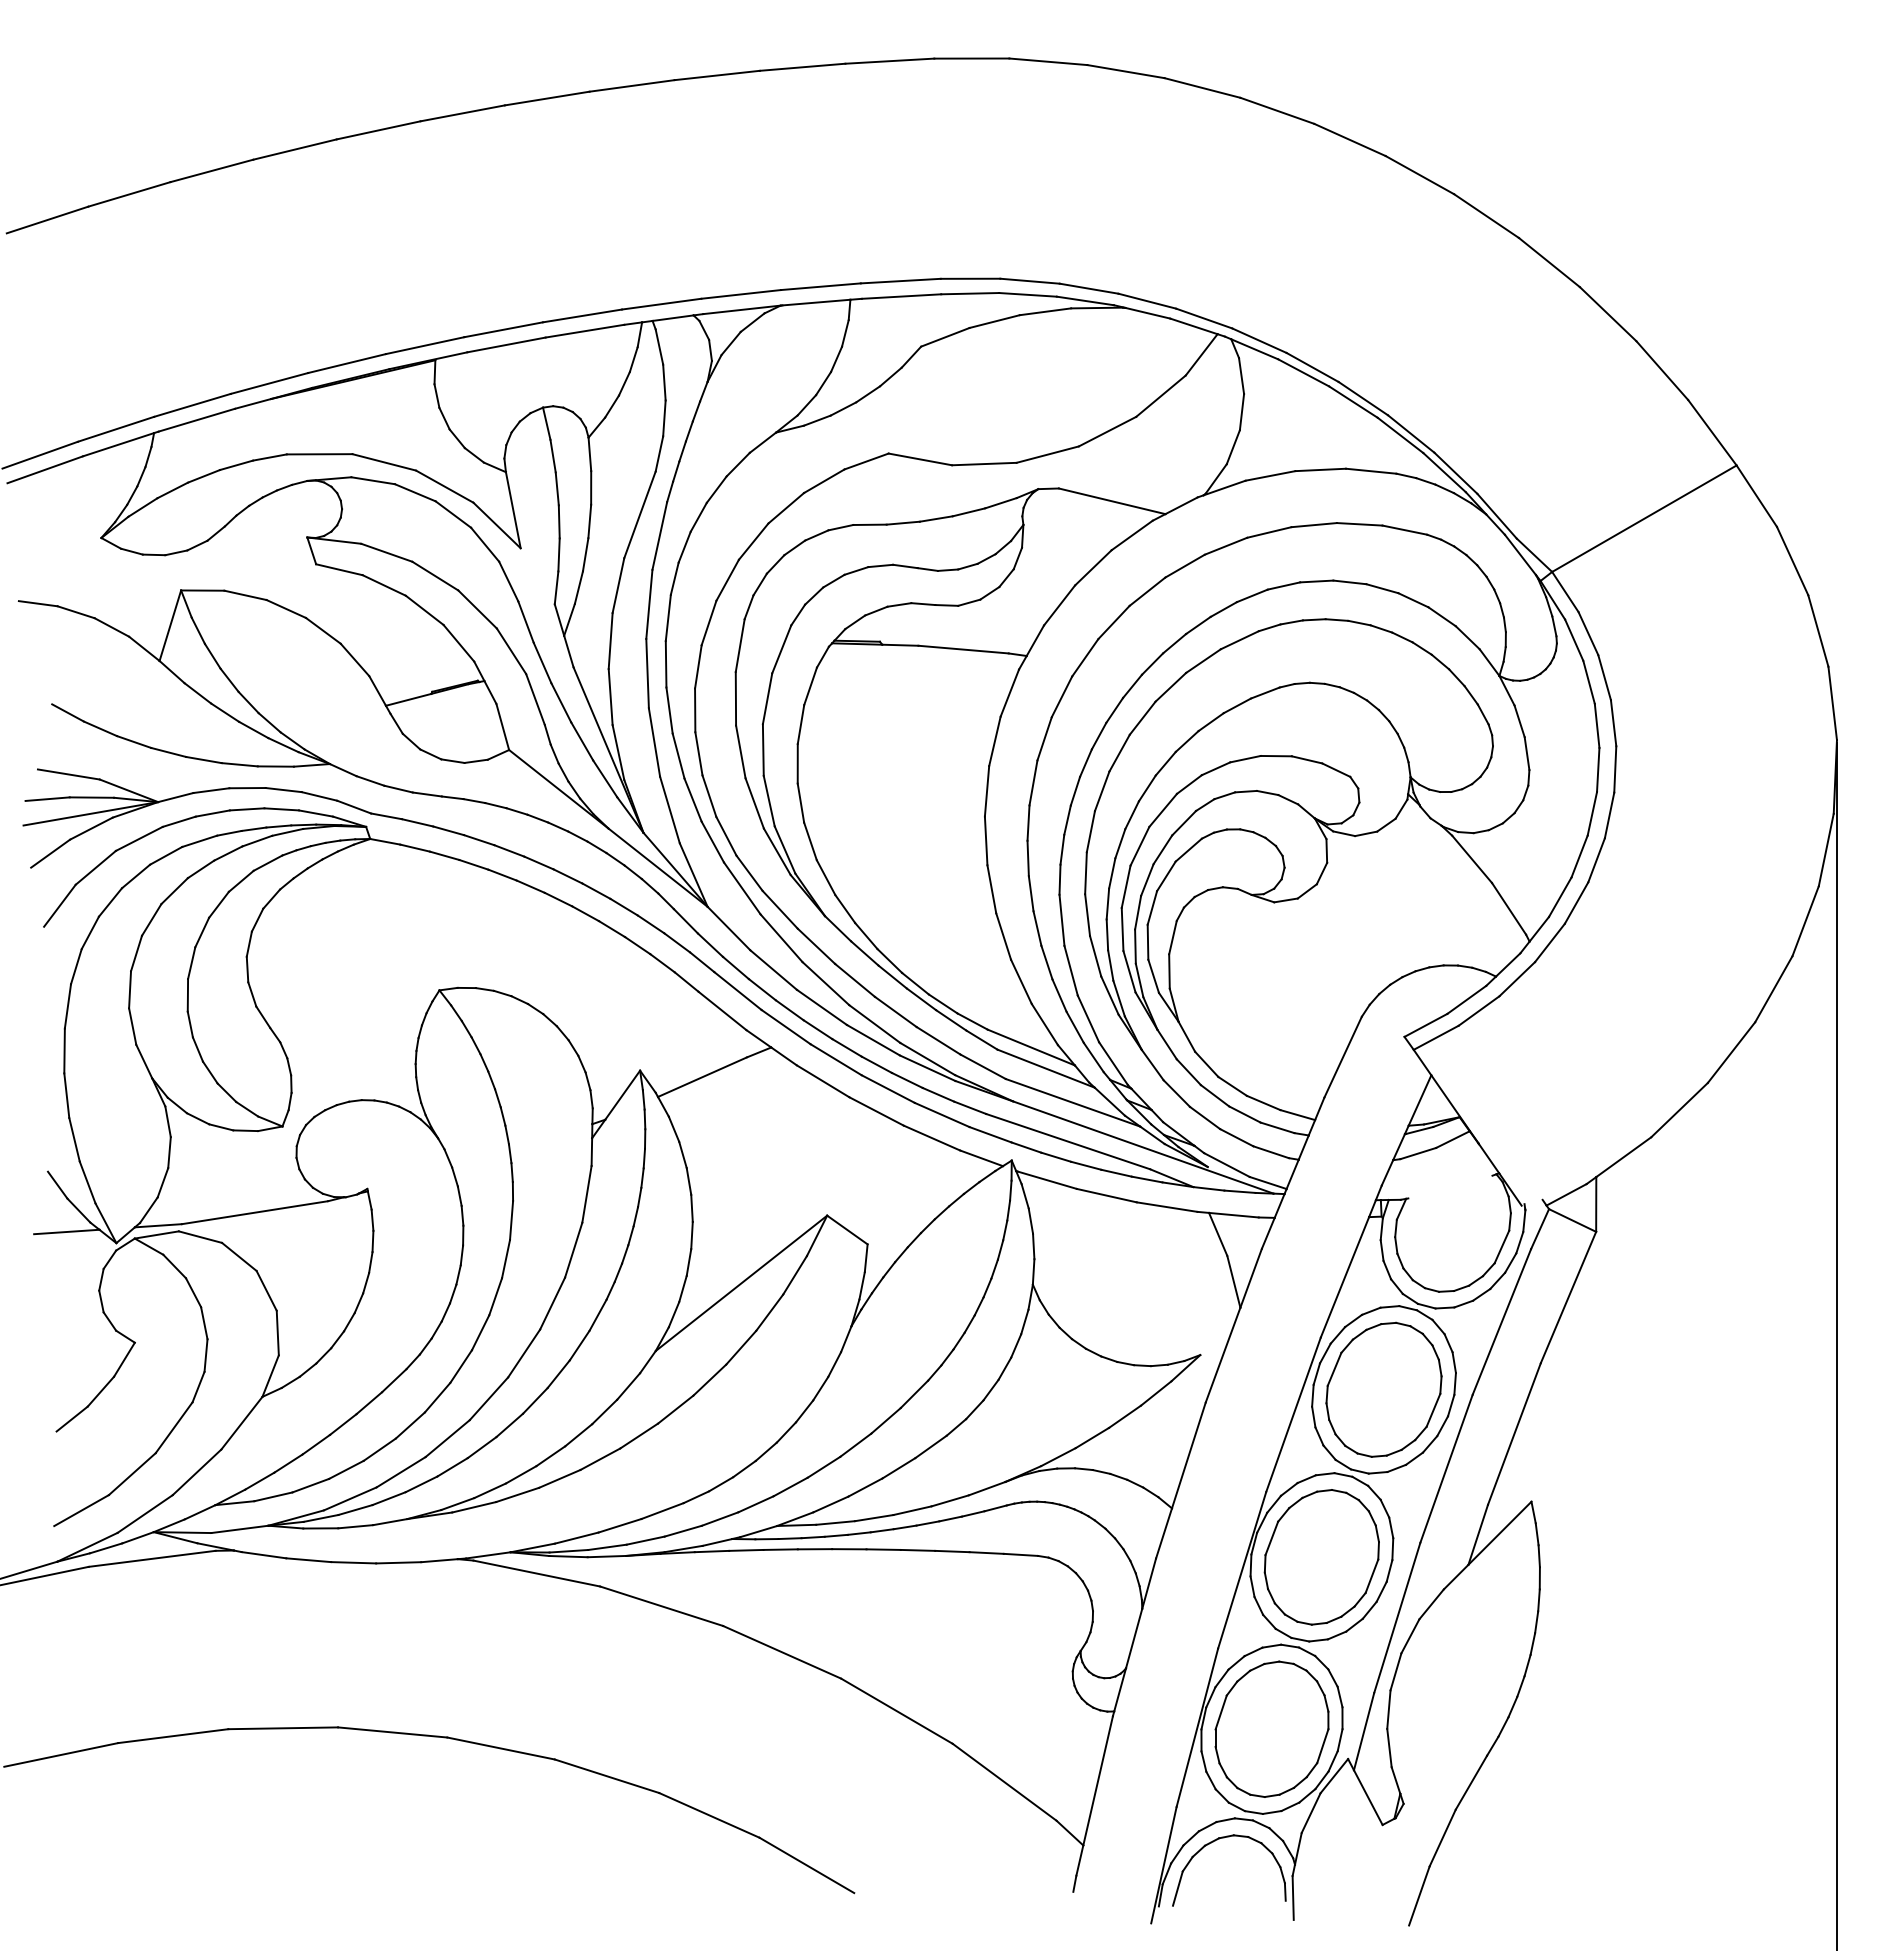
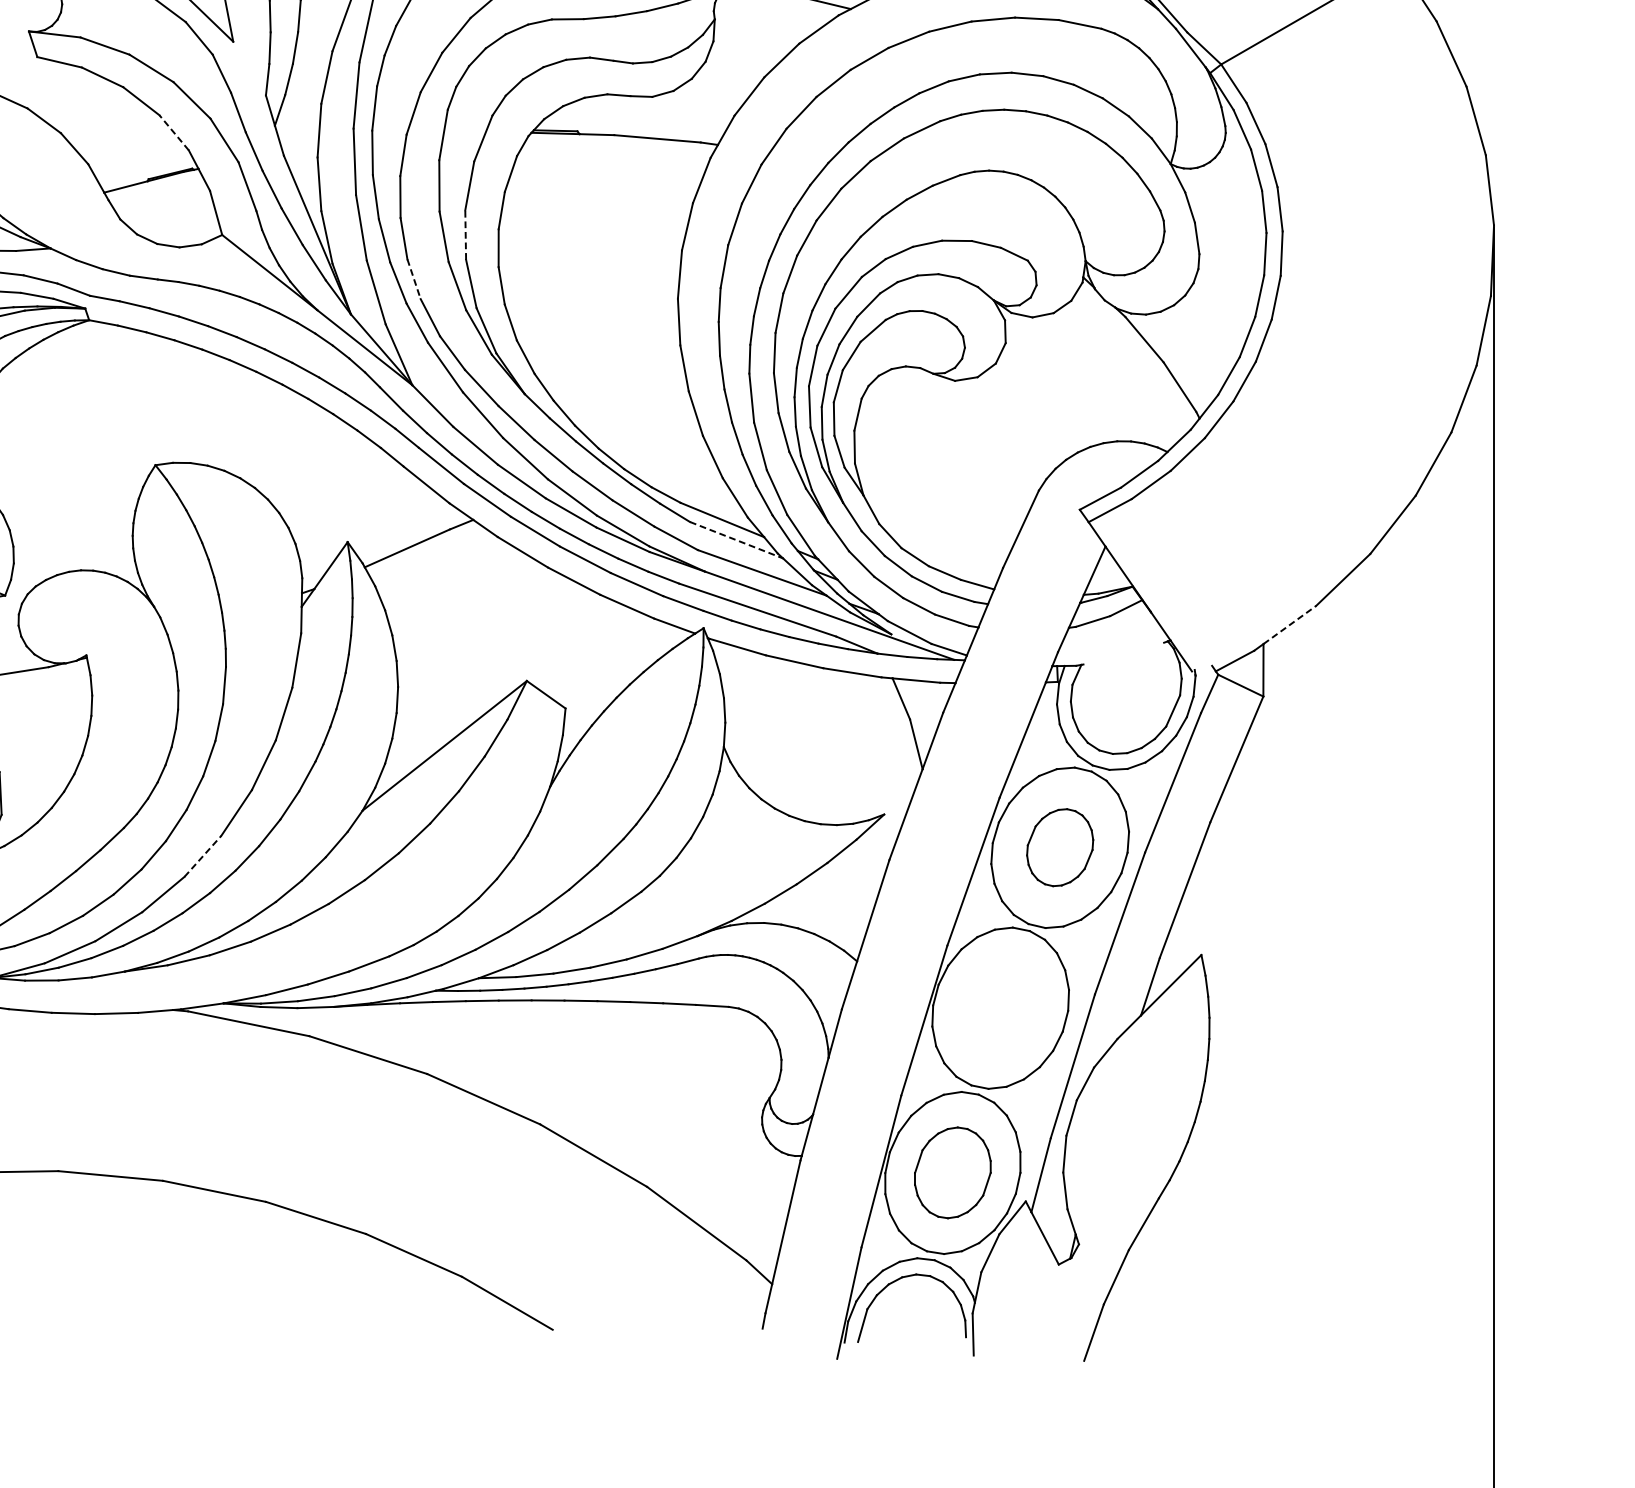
line: (458, 643) -> (173, 132), solid -> dashed
line: (763, 750) -> (465, 235), solid -> dashed
line: (709, 796) -> (414, 279), solid -> dashed
line: (1046, 1068) -> (736, 540), solid -> dashed
line: (1623, 1157) -> (1289, 625), solid -> dashed
part: (1383, 1389) -> (1059, 847), size x0.6
line: (488, 1398) -> (202, 856), solid -> dashed
part: (1321, 1557) -> (1000, 1008), removed
part: (1271, 1728) -> (952, 1172), size x0.7

